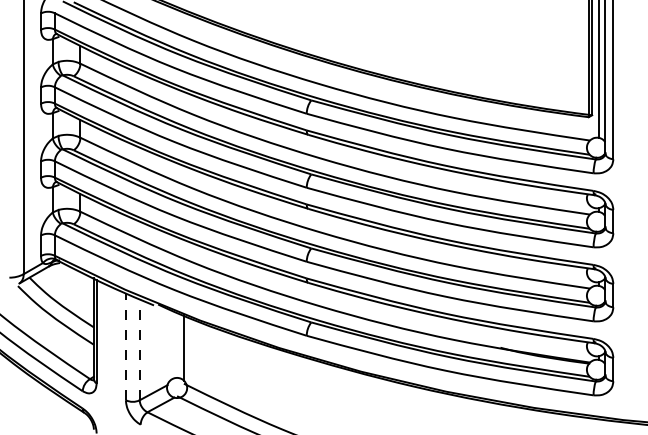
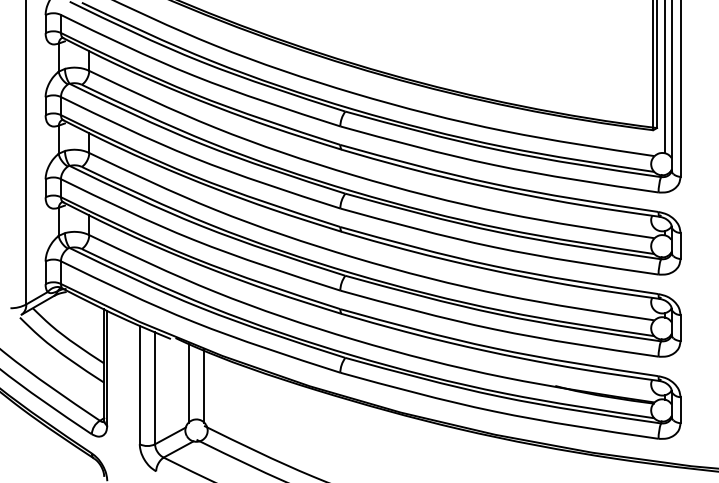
line: (170, 344) -> (189, 382), added
line: (125, 346) -> (139, 384), dashed -> solid
line: (139, 349) -> (154, 387), dashed -> solid

